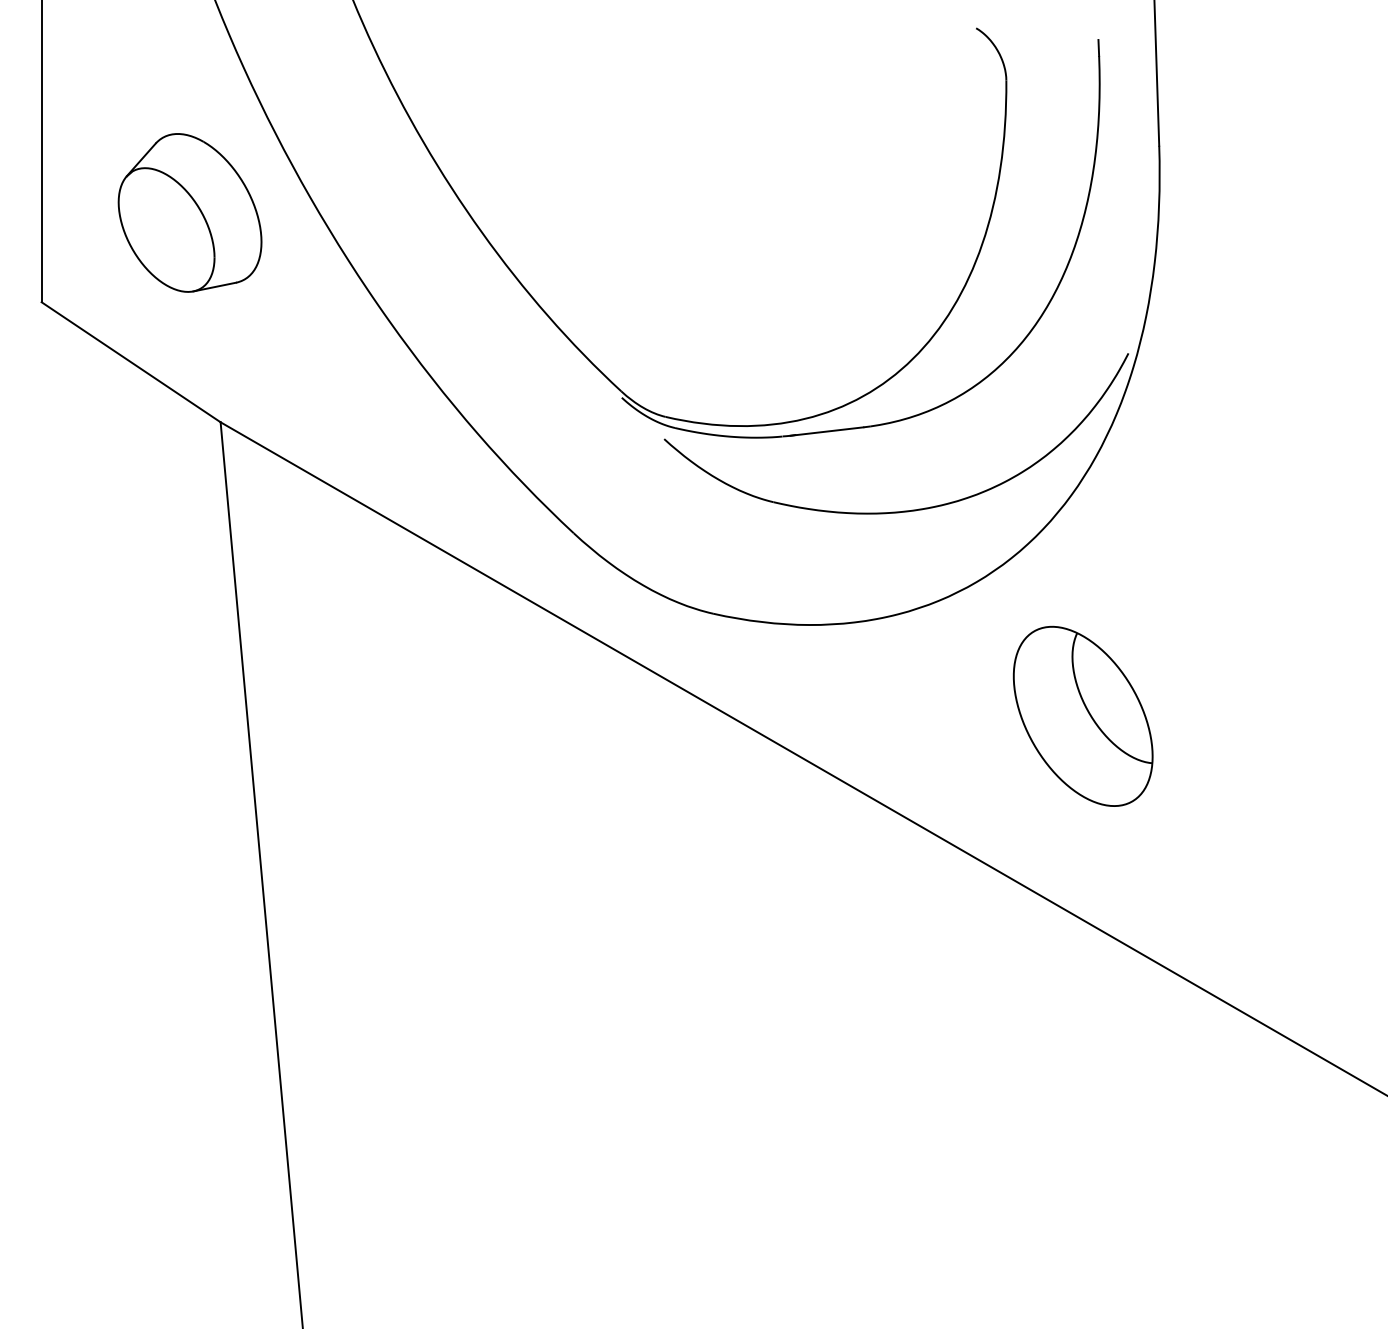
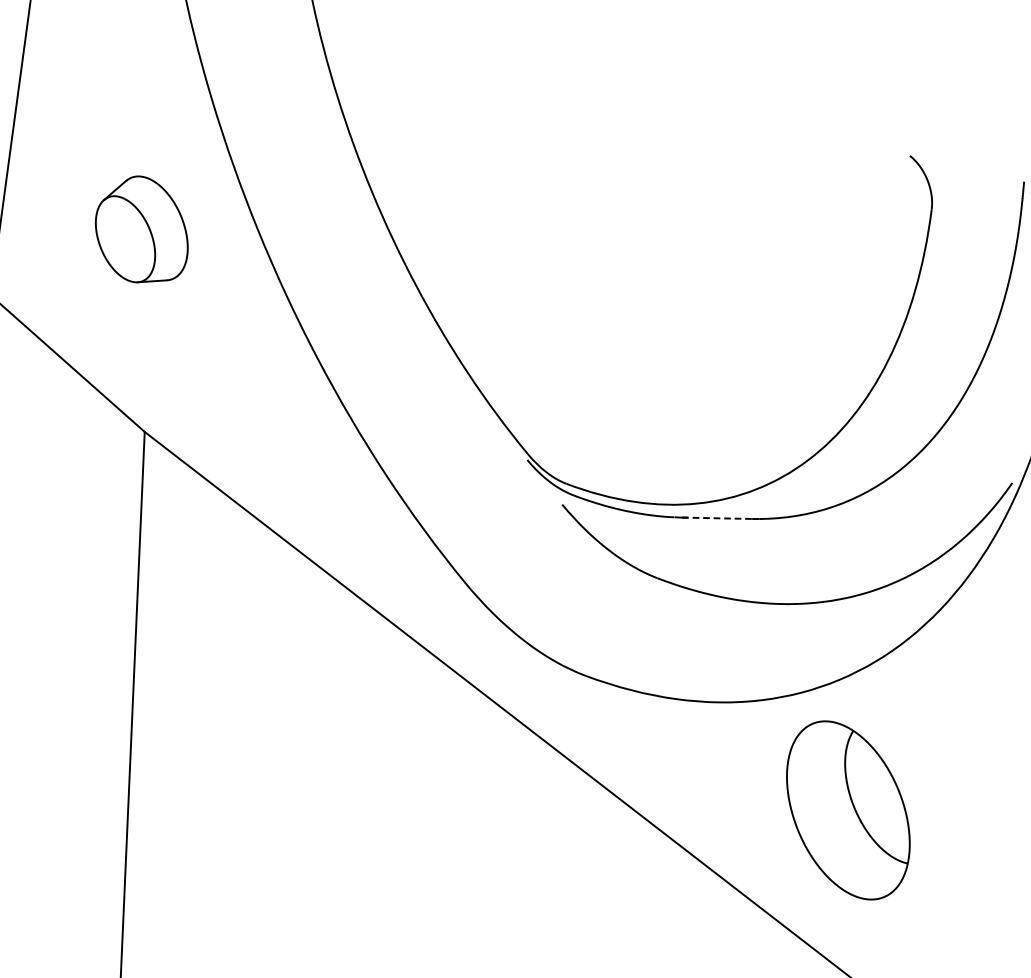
part: (189, 212) -> (142, 229), size x0.7
line: (826, 431) -> (716, 518), solid -> dashed
part: (1082, 715) -> (847, 809), moved

